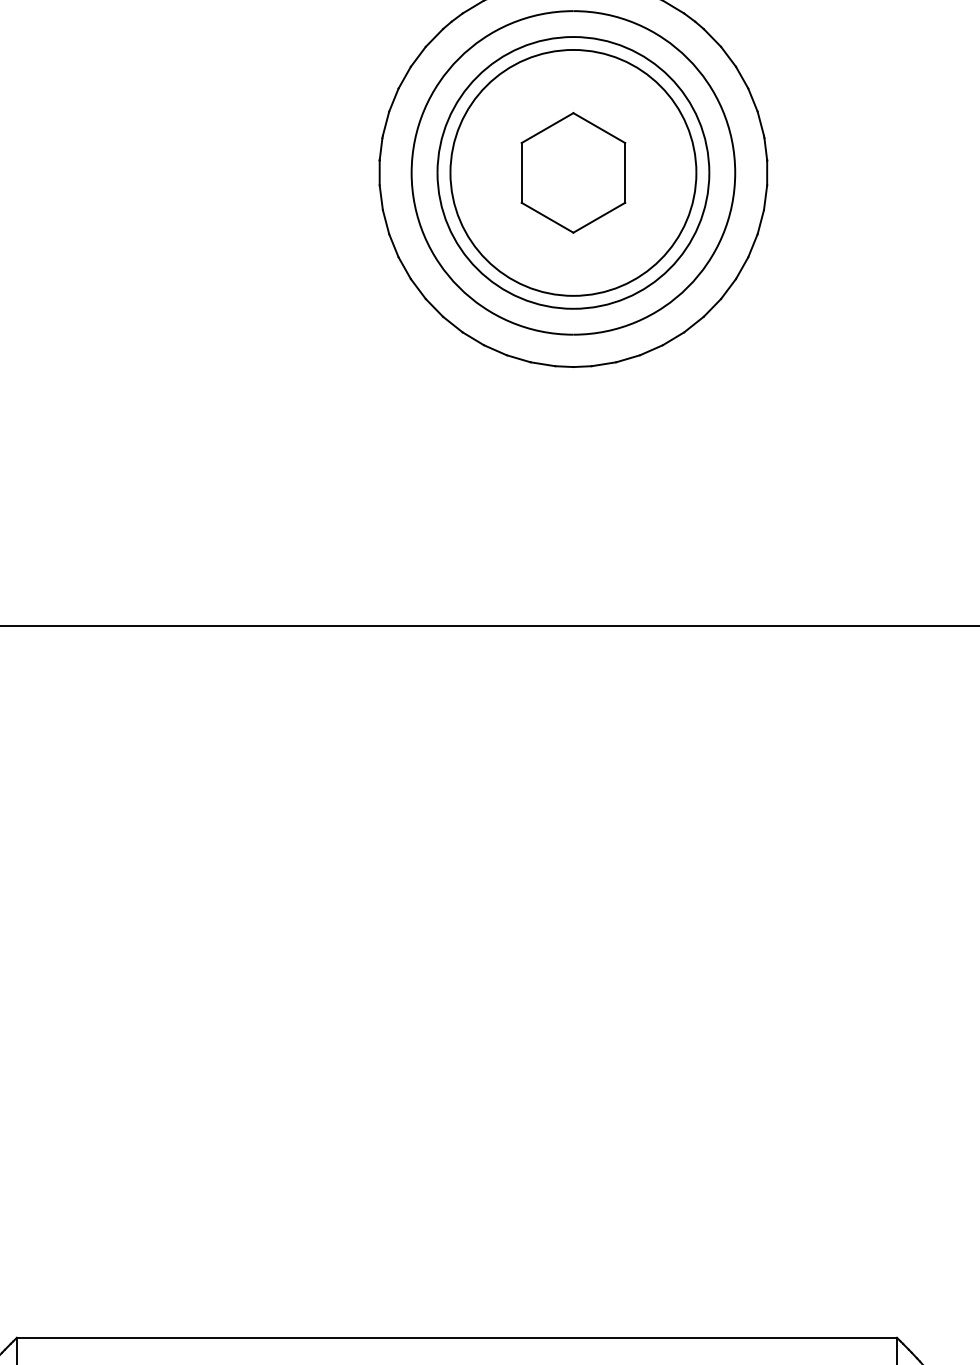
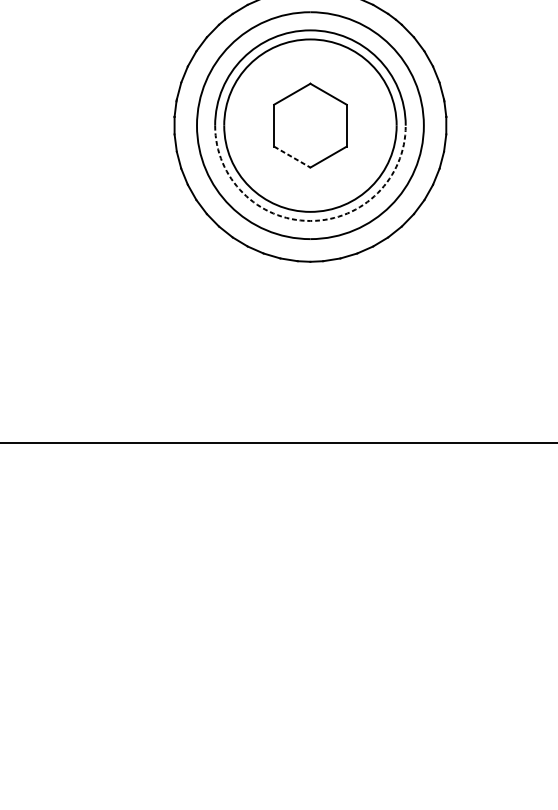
line: (547, 217) -> (292, 156), solid -> dashed
arc: (573, 308) -> (310, 220), solid -> dashed

